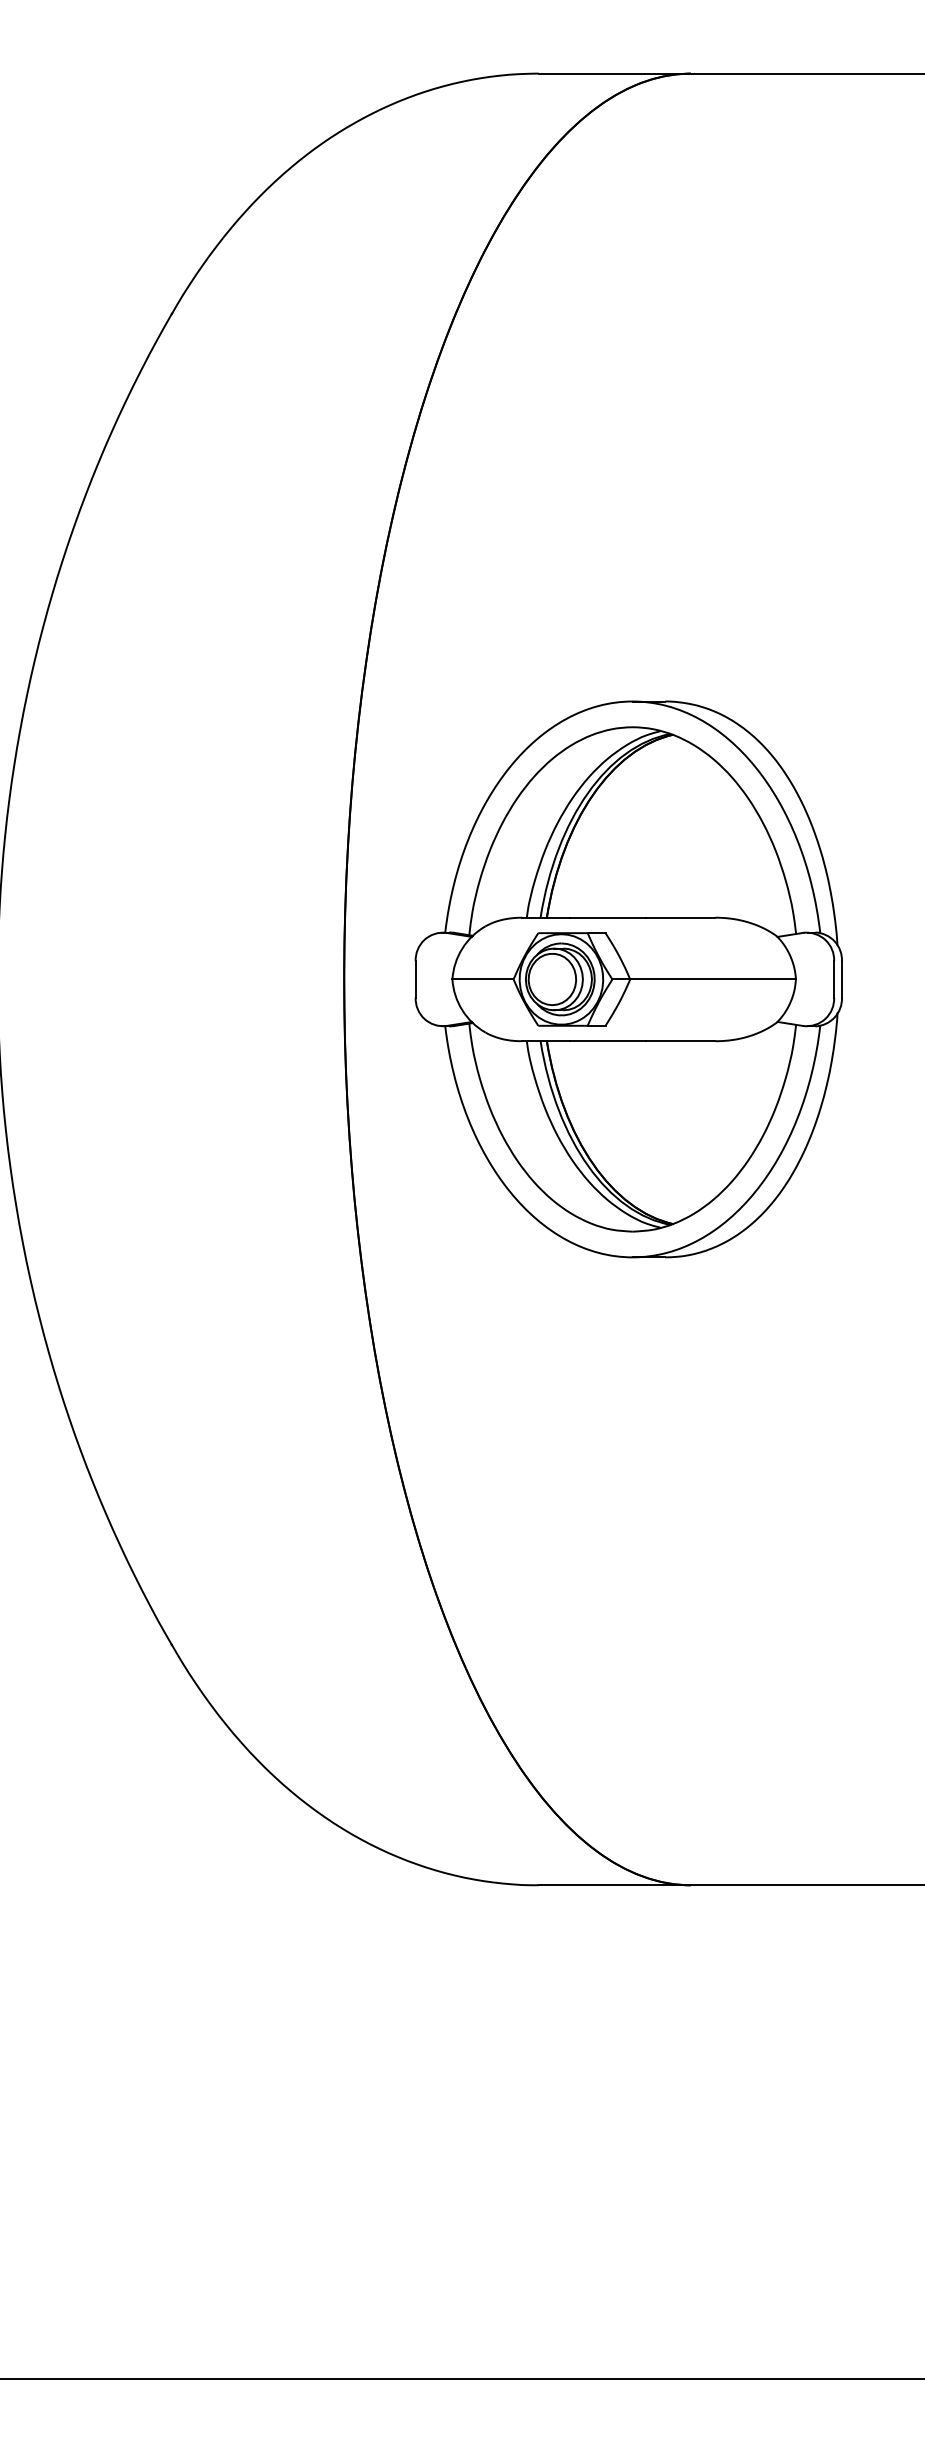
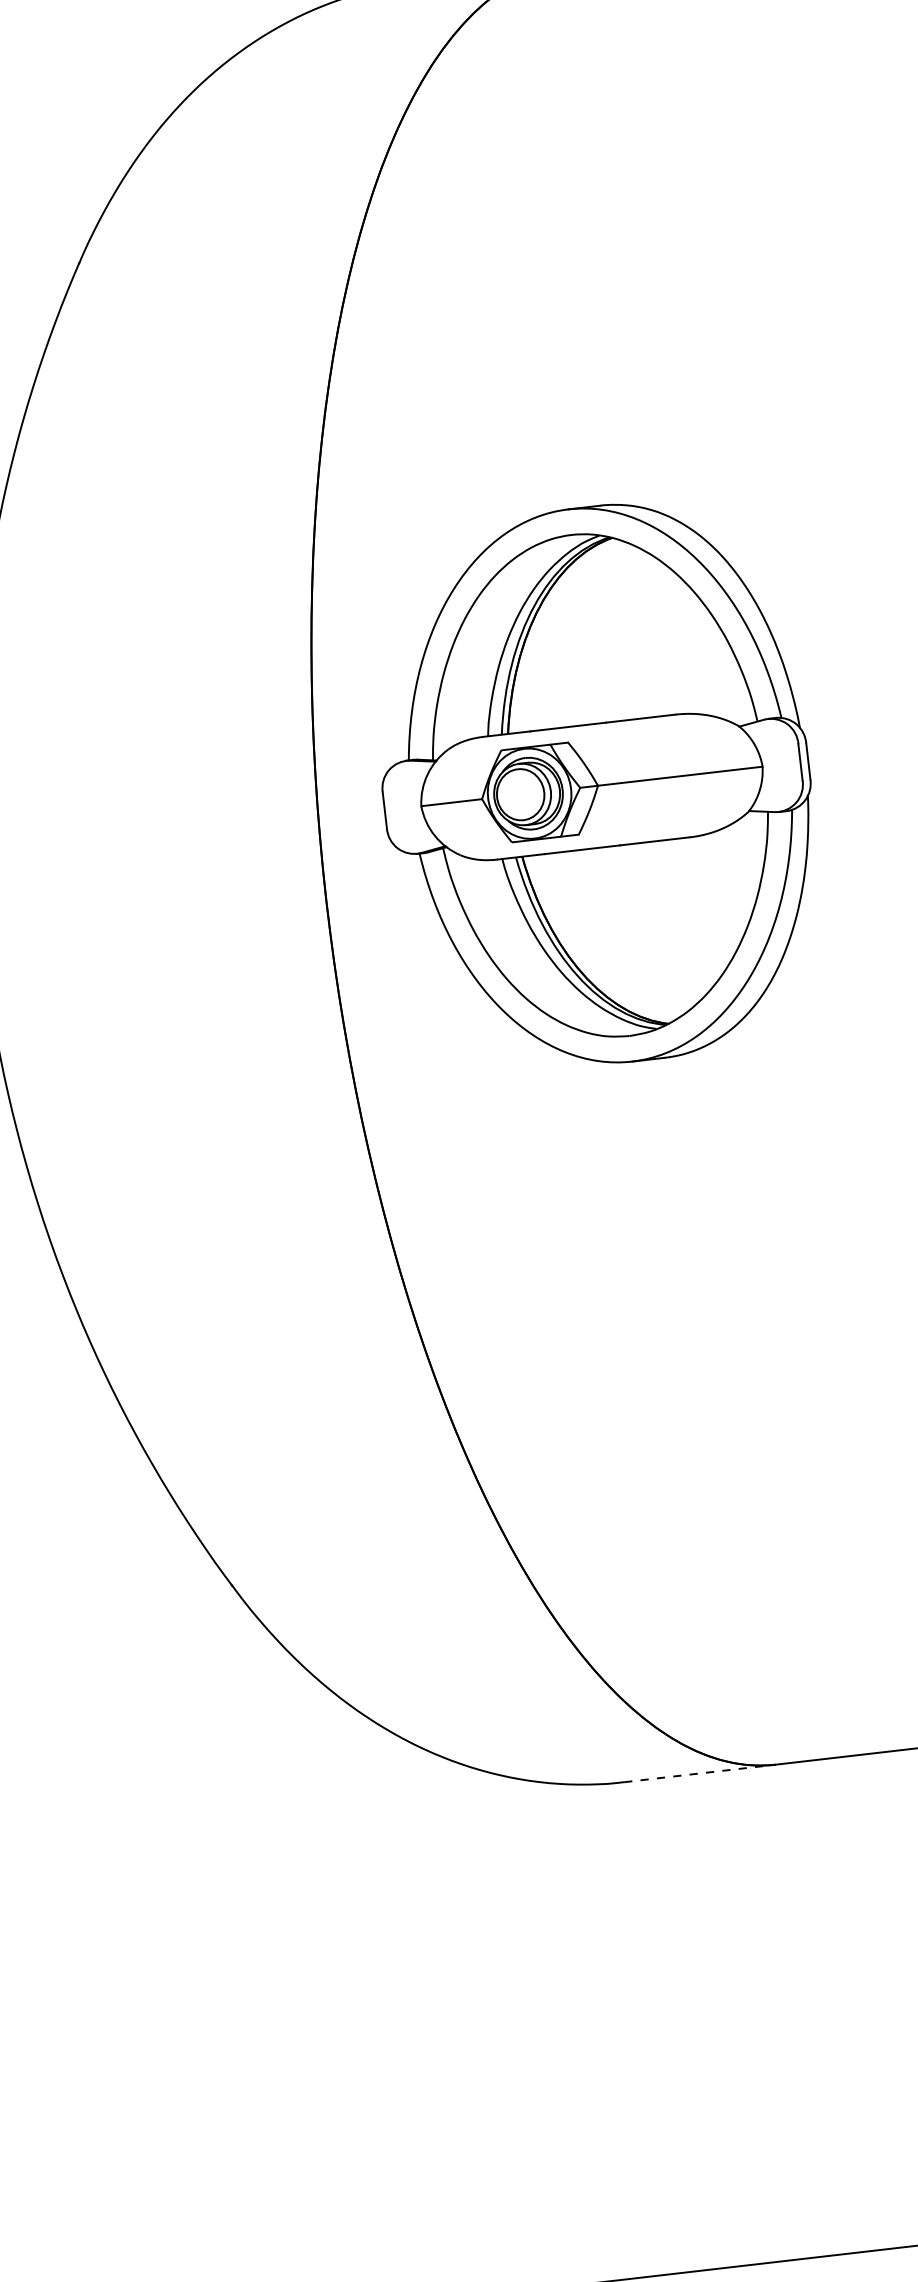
part: (628, 979) -> (596, 786), moved
line: (615, 1885) -> (700, 1773), solid -> dashed

